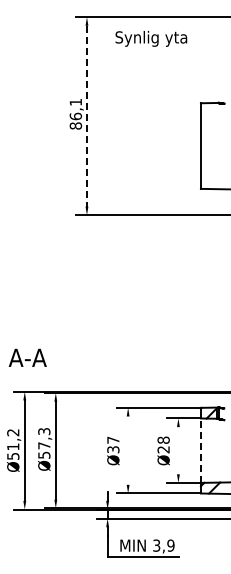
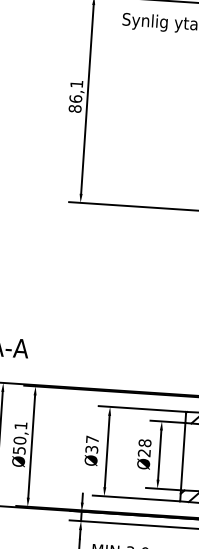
line: (86, 116) -> (86, 99), dashed -> solid
text: (44, 438) -> (20, 433), Ø57,3 -> Ø50,1
line: (128, 450) -> (107, 451), added
line: (178, 450) -> (159, 454), added
line: (200, 450) -> (182, 456), dashed -> solid

